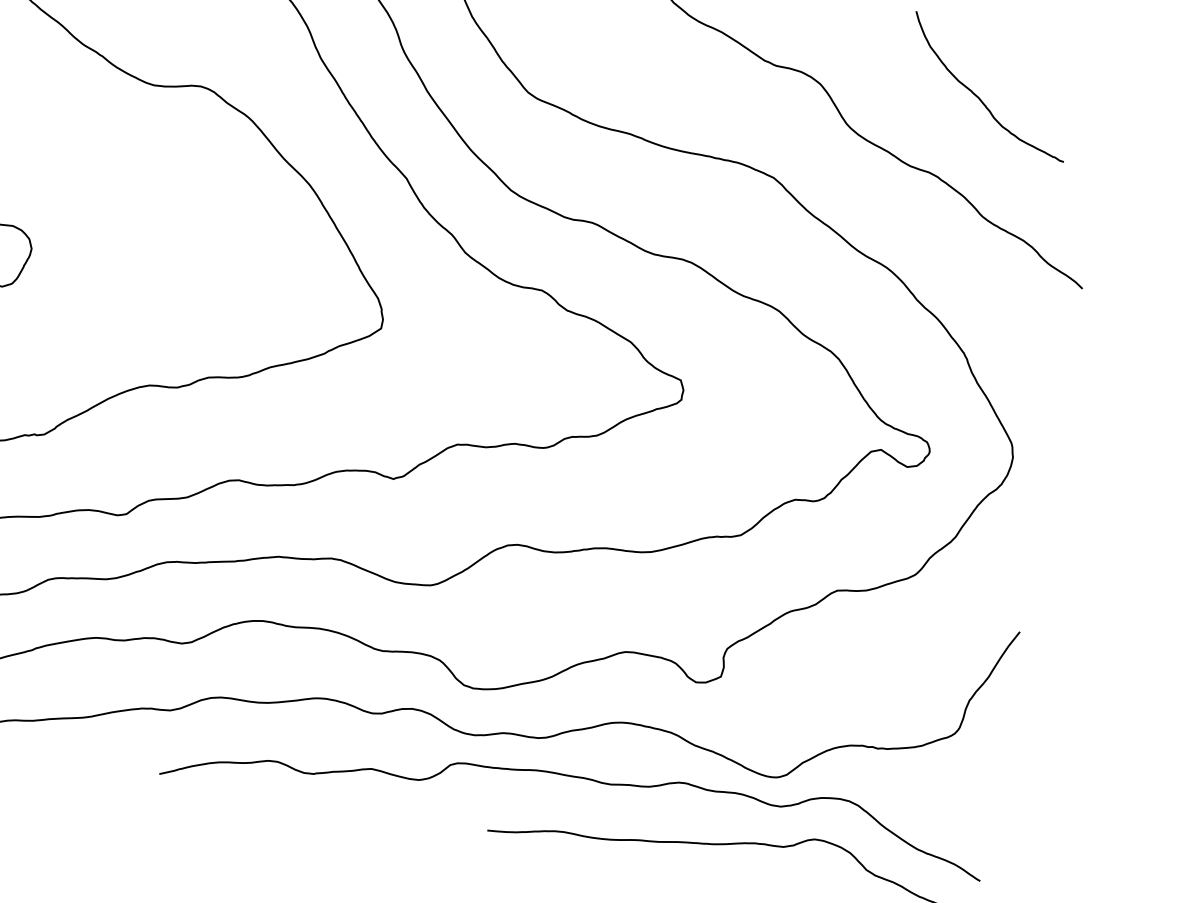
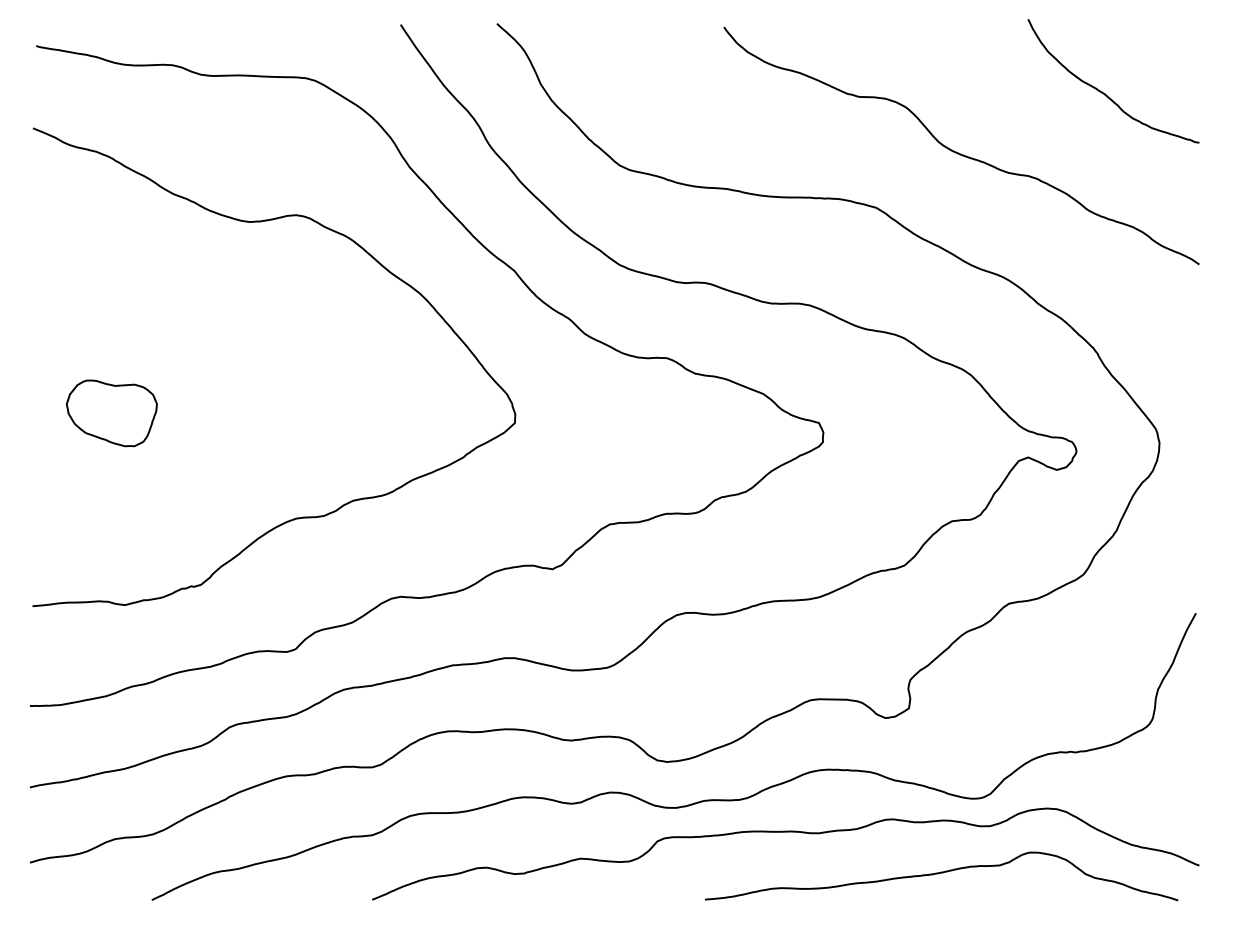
curve: (978, 96) -> (1104, 92), moved

